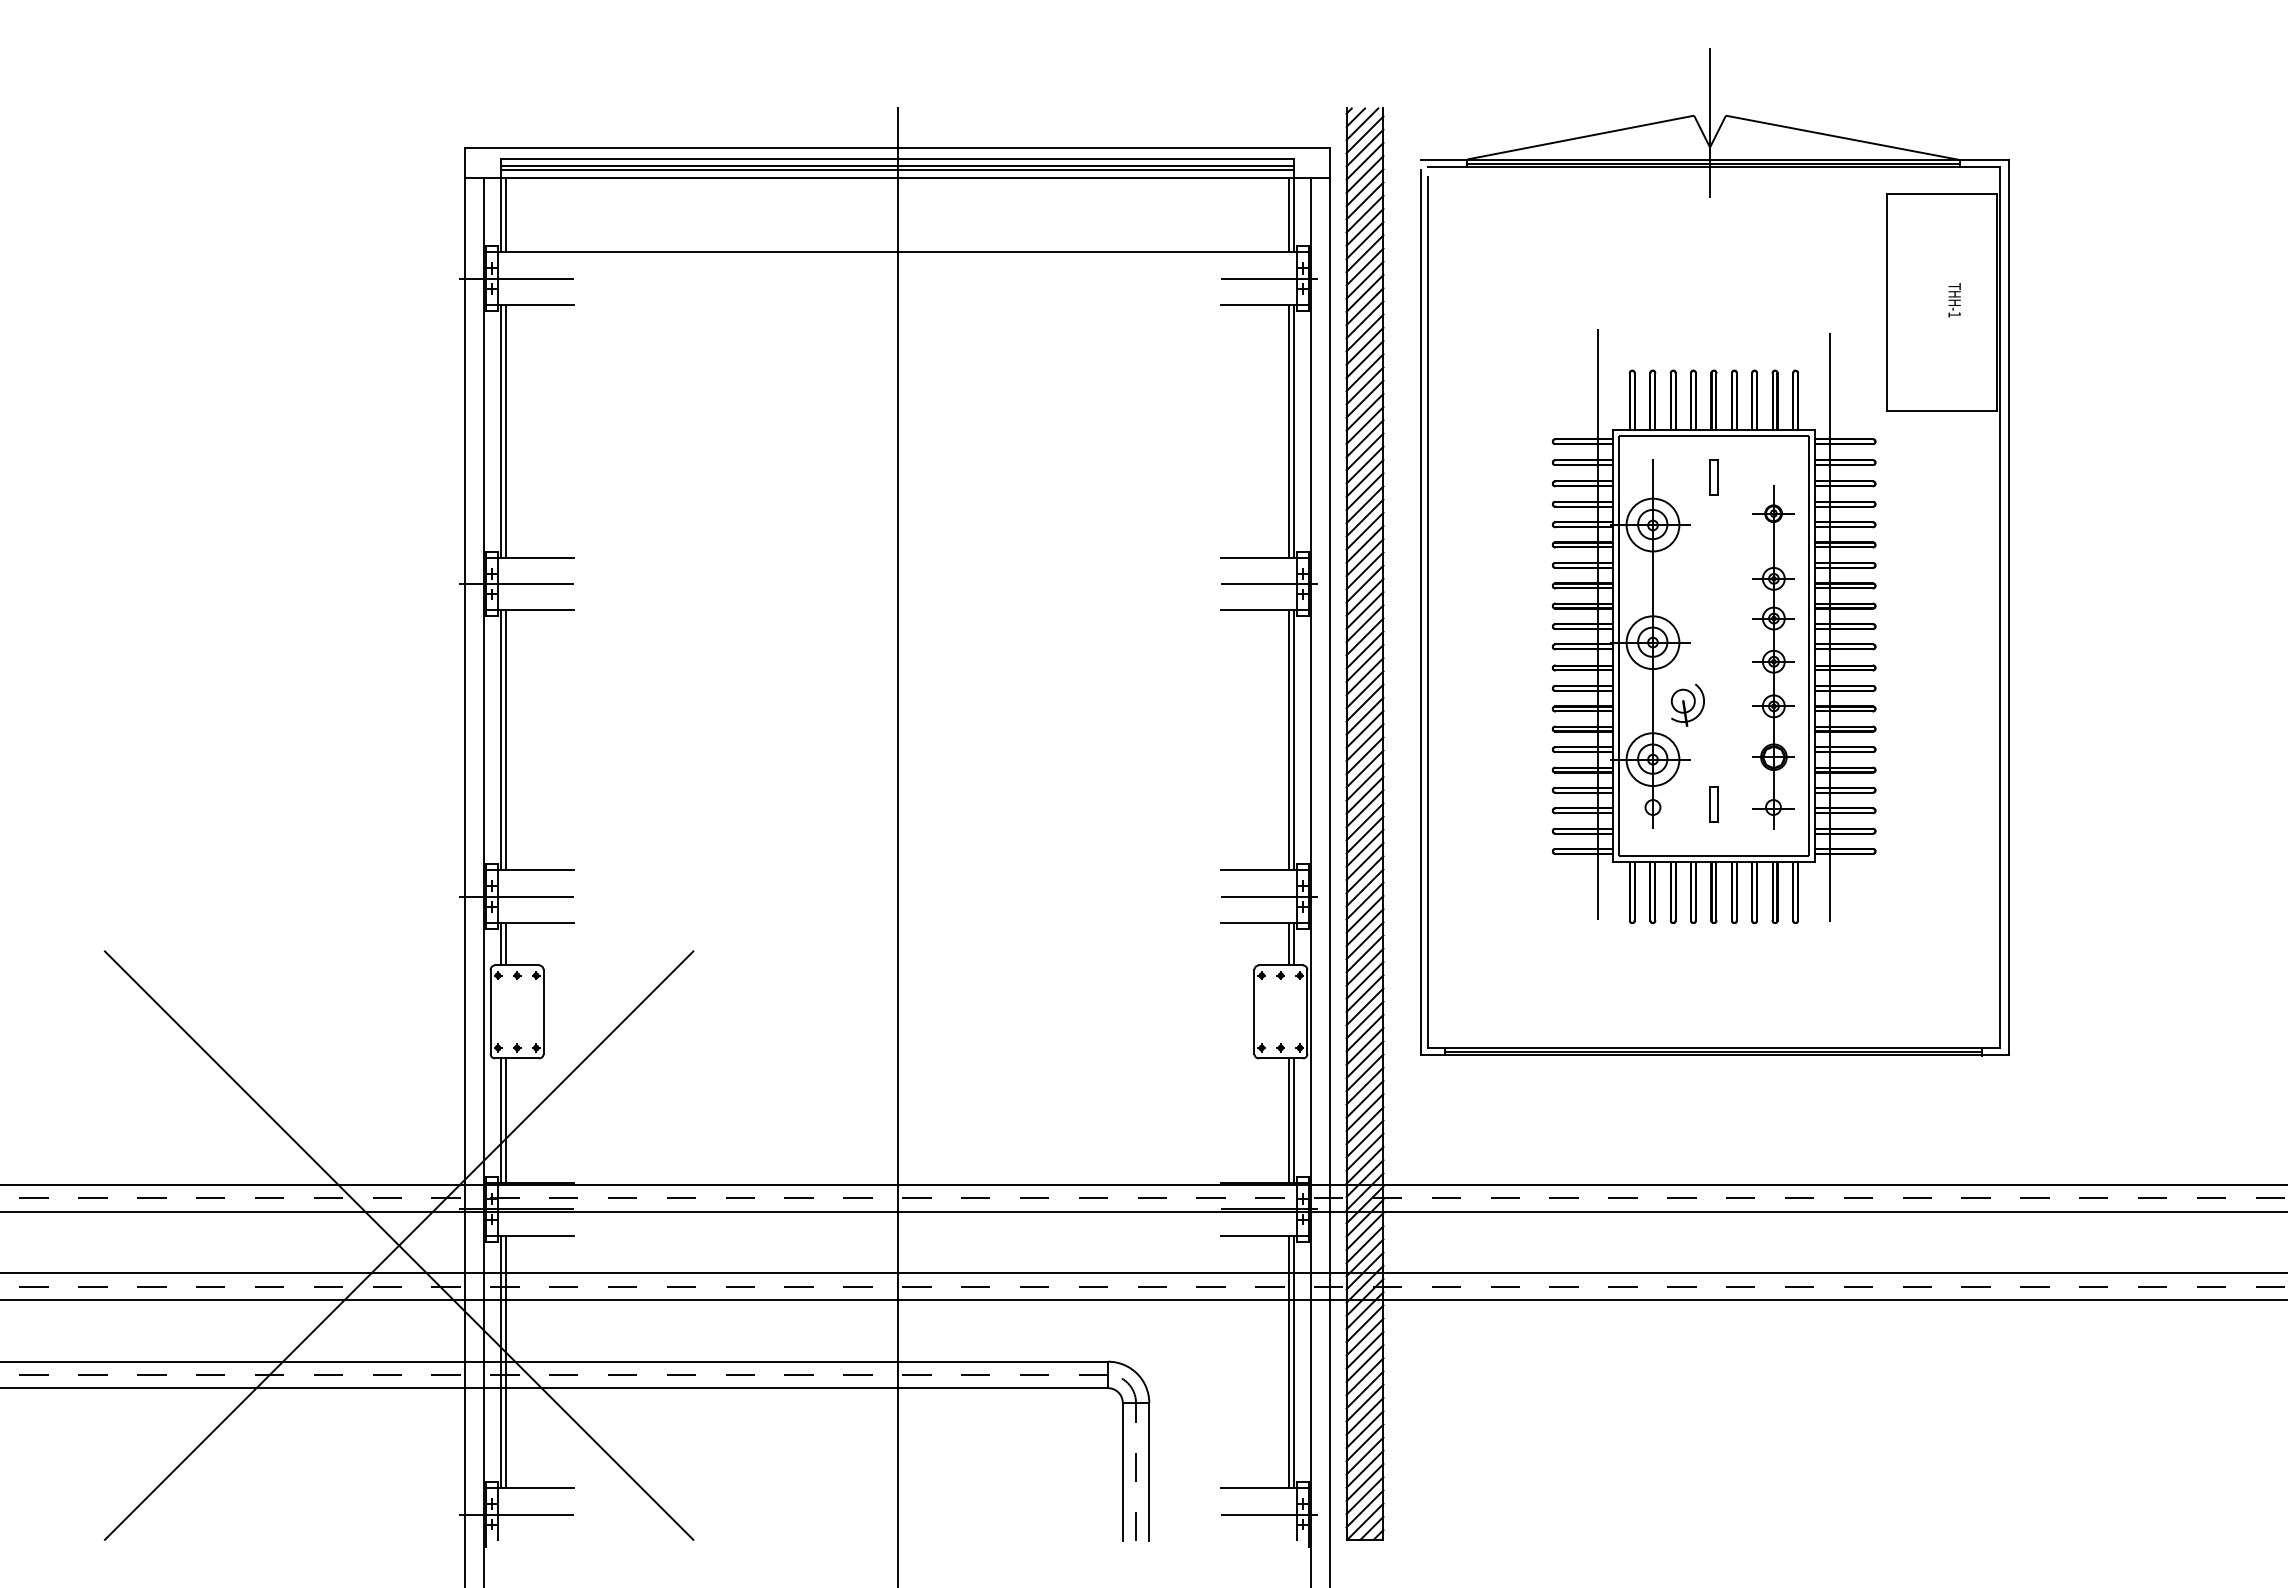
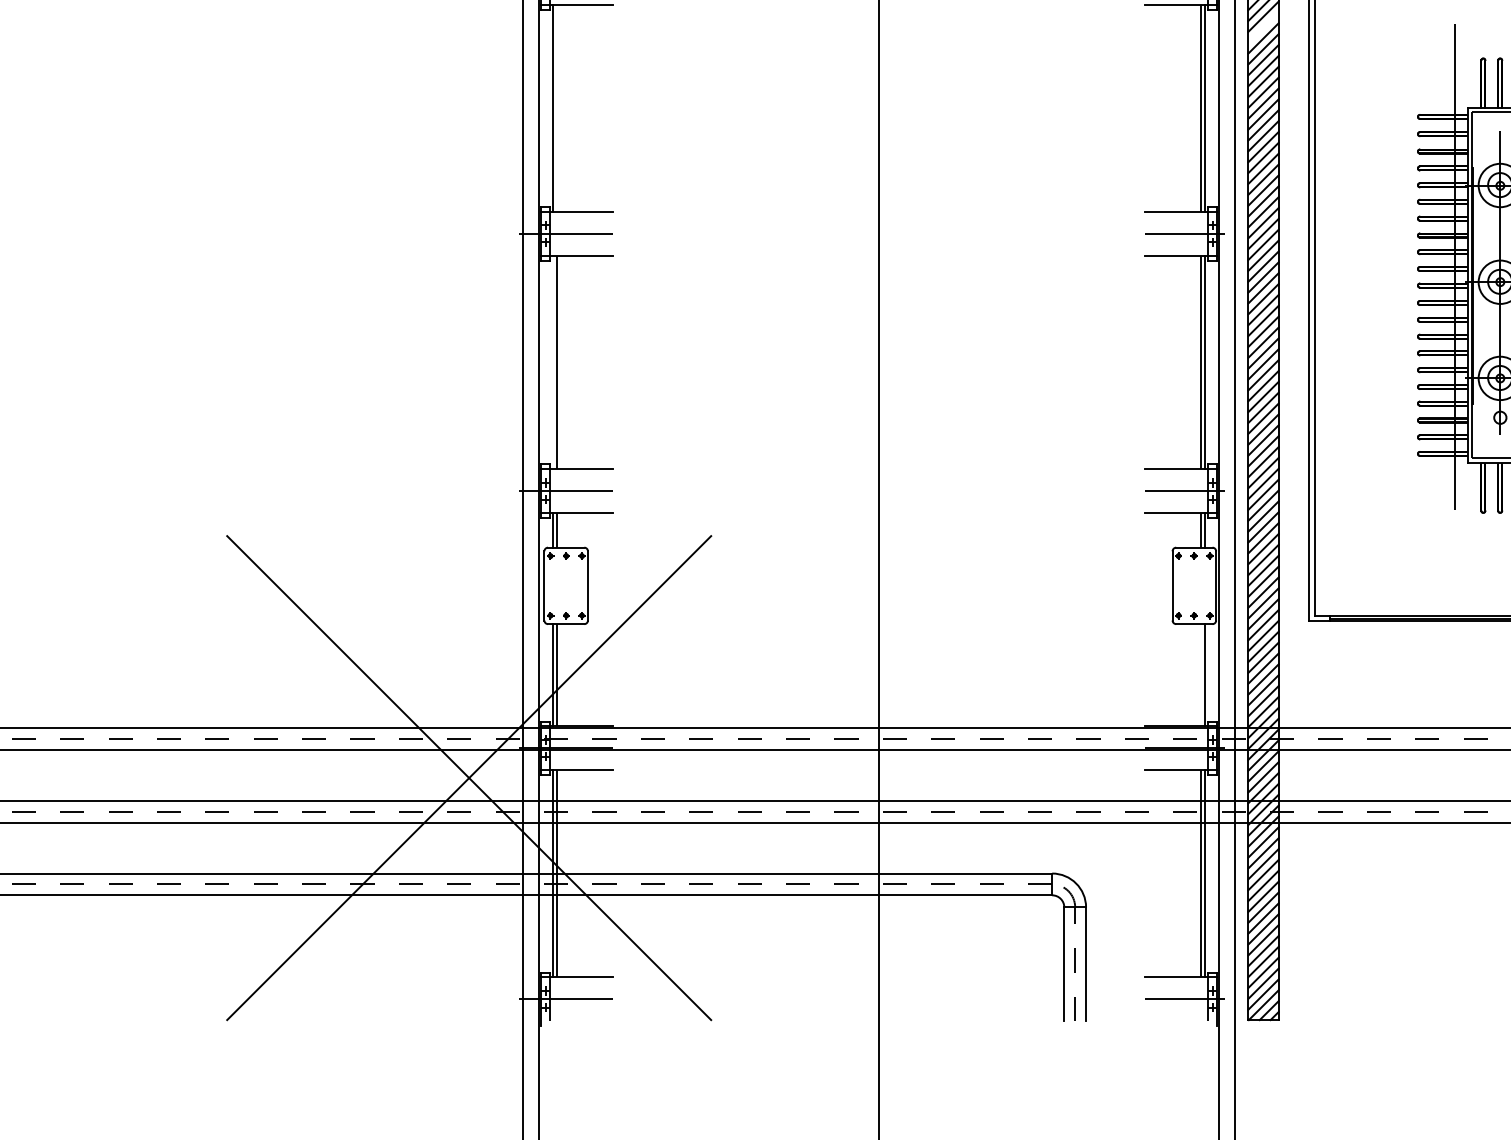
line: (1364, 332) -> (1263, 27), removed
line: (505, 431) -> (556, 108), removed
line: (501, 740) -> (553, 362), removed
line: (1289, 1120) -> (1201, 675), removed

